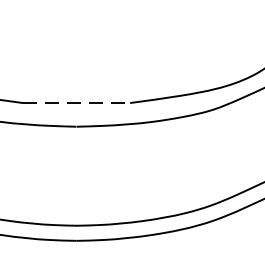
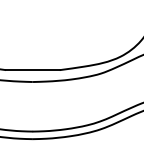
line: (75, 103) -> (32, 70), dashed -> solid

